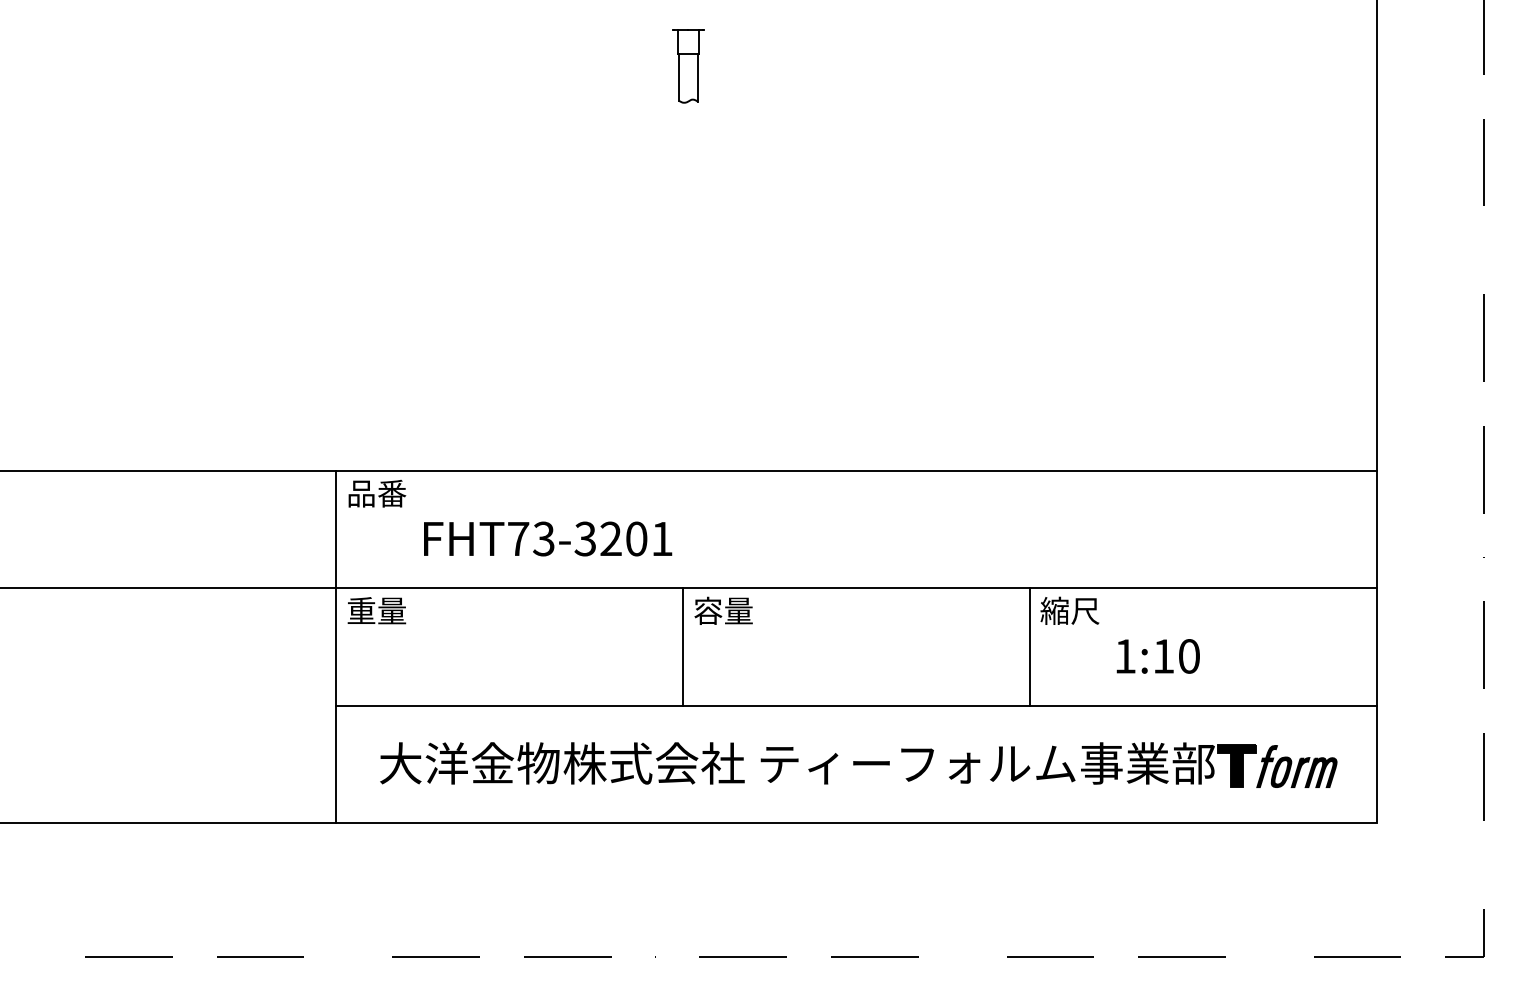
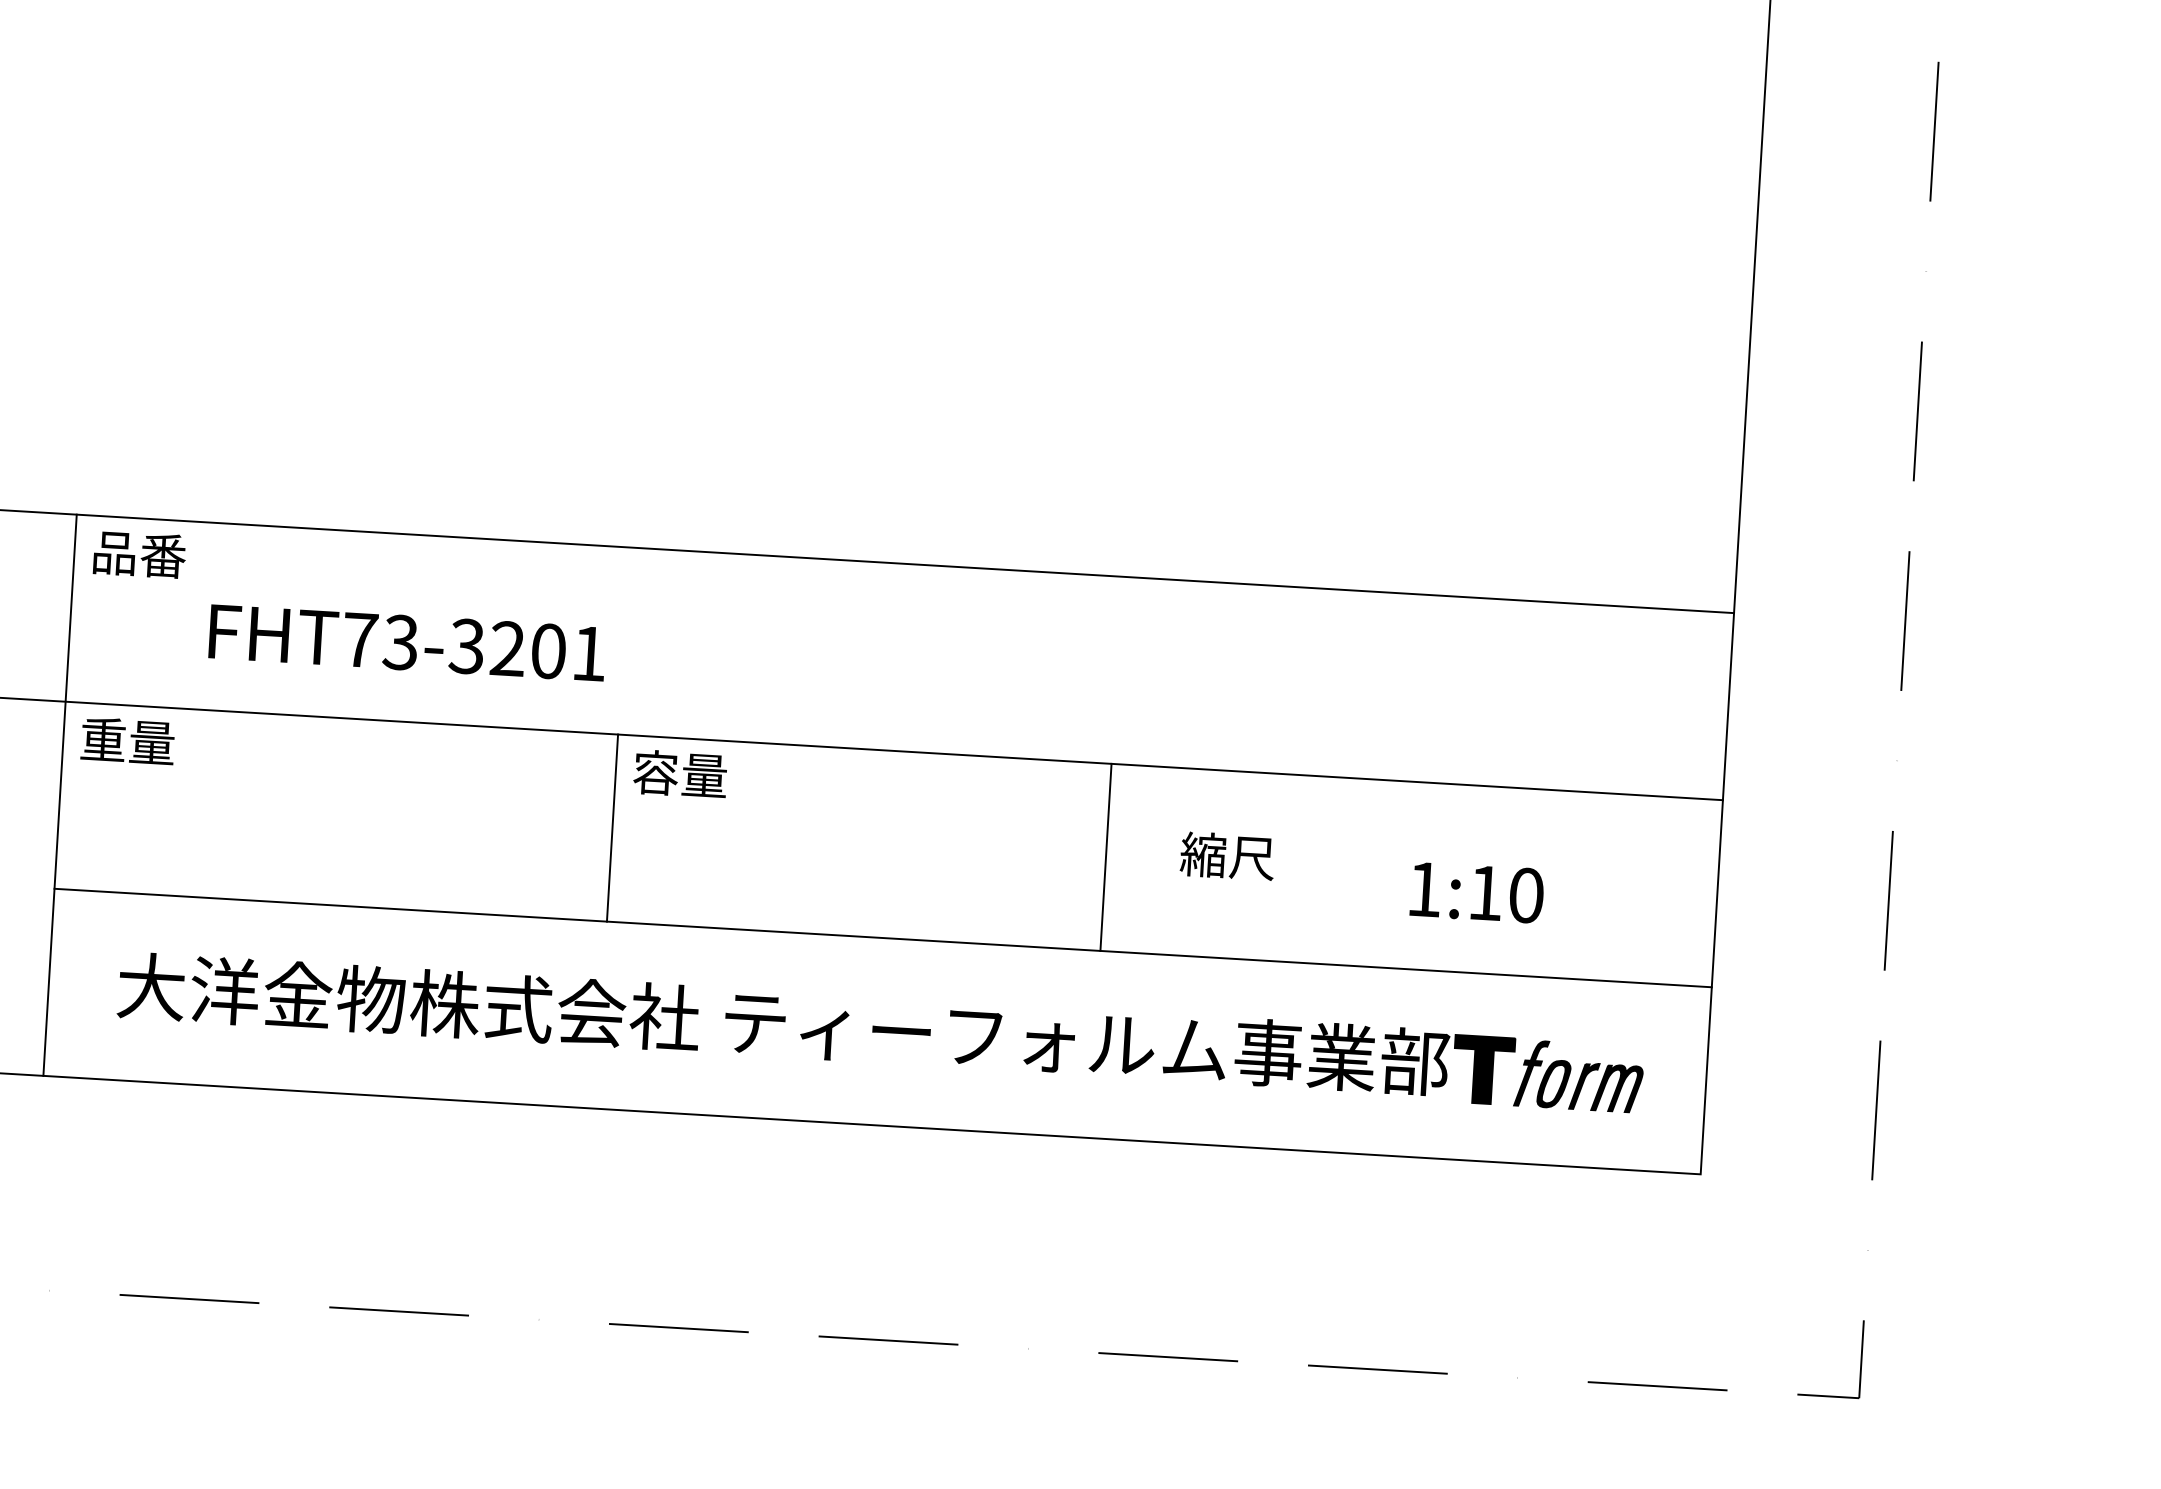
text: (1069, 610) -> (1226, 855), moved
line: (1029, 646) -> (1105, 856), moved
text: (1157, 656) -> (1475, 892), moved

